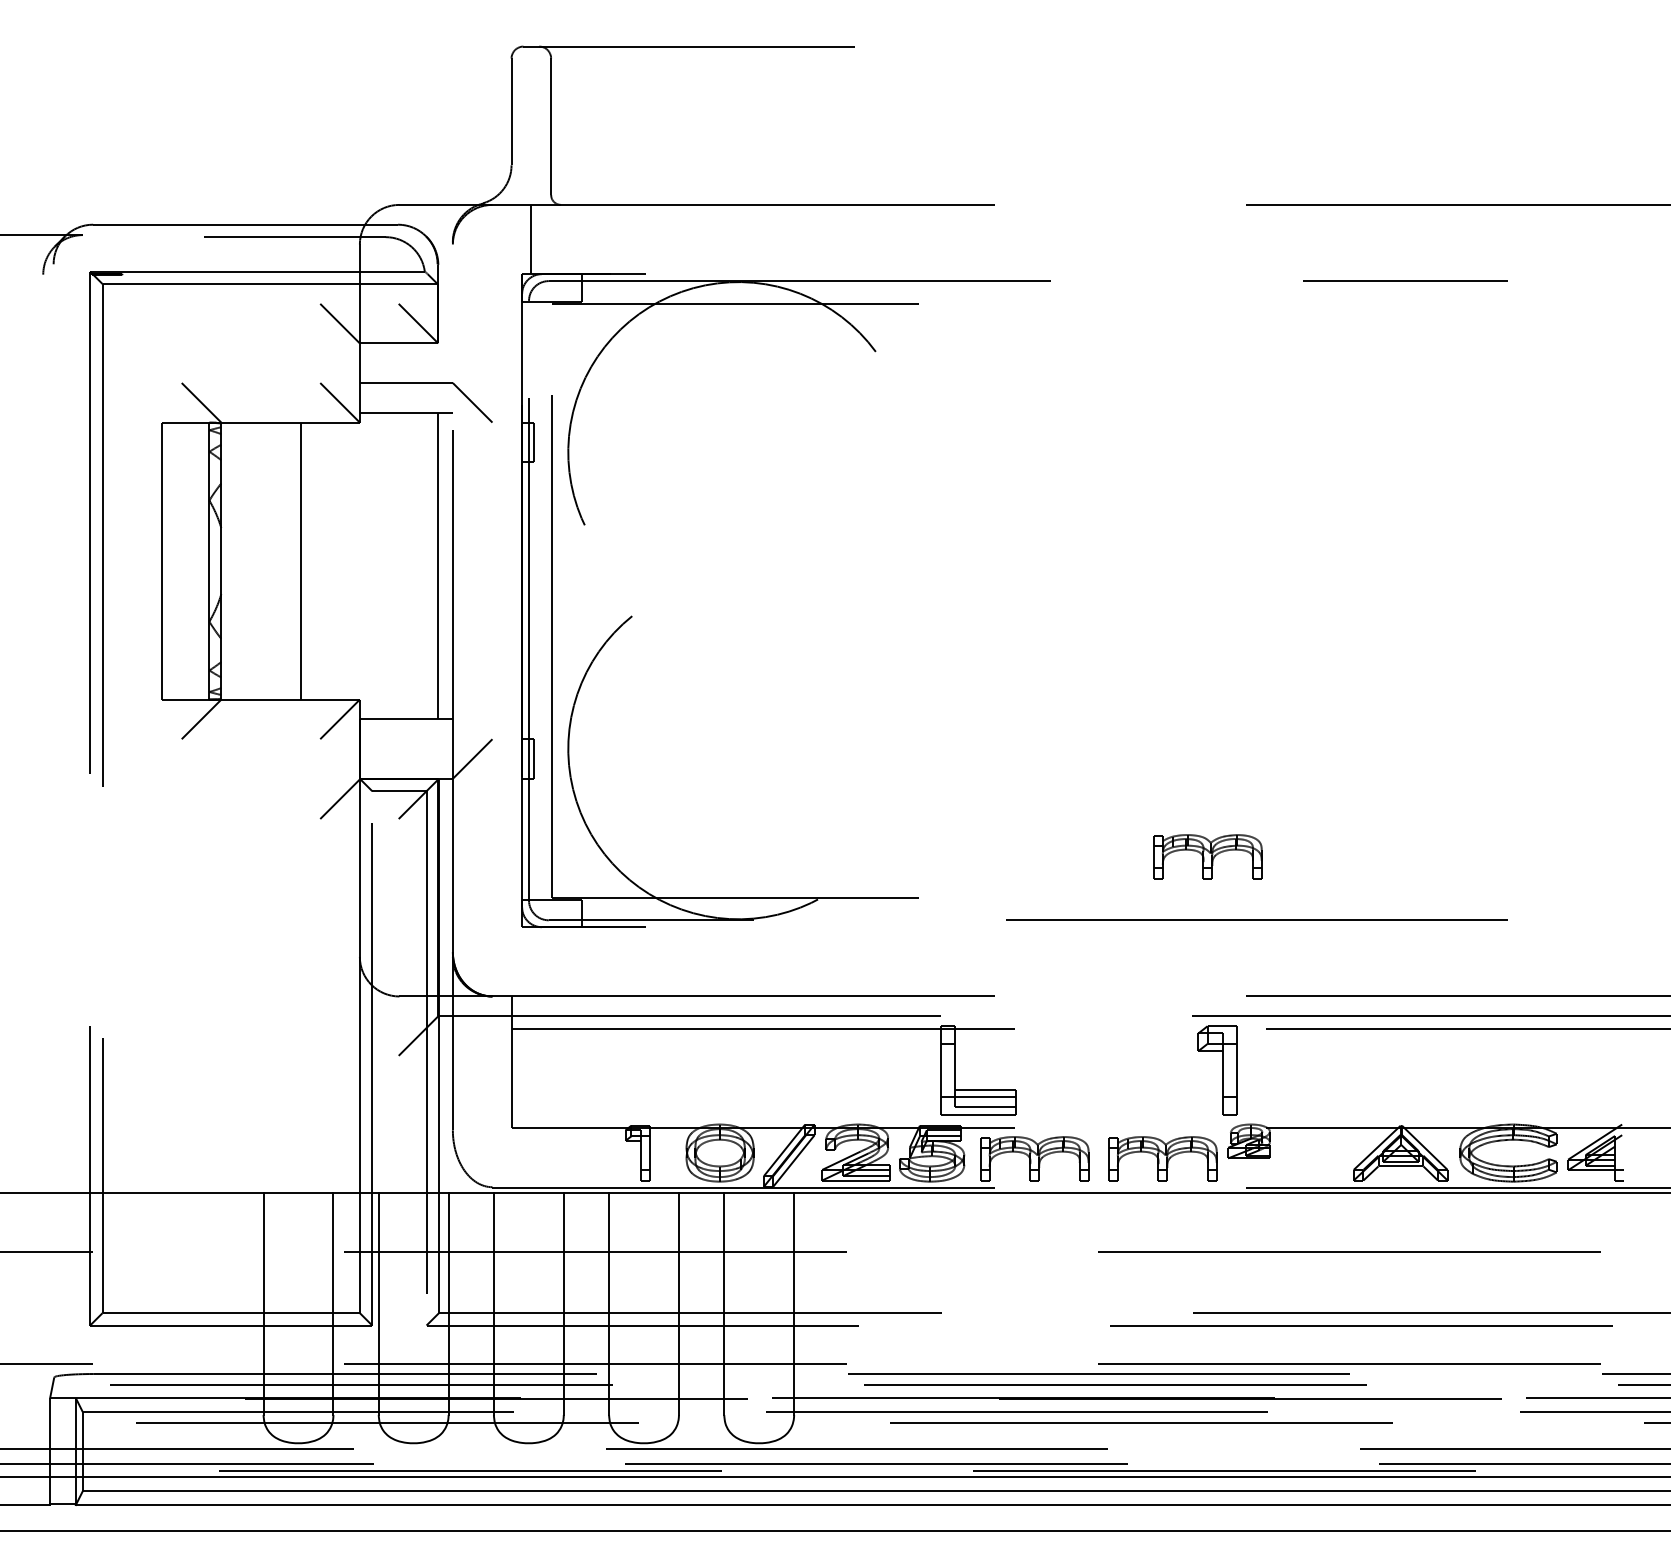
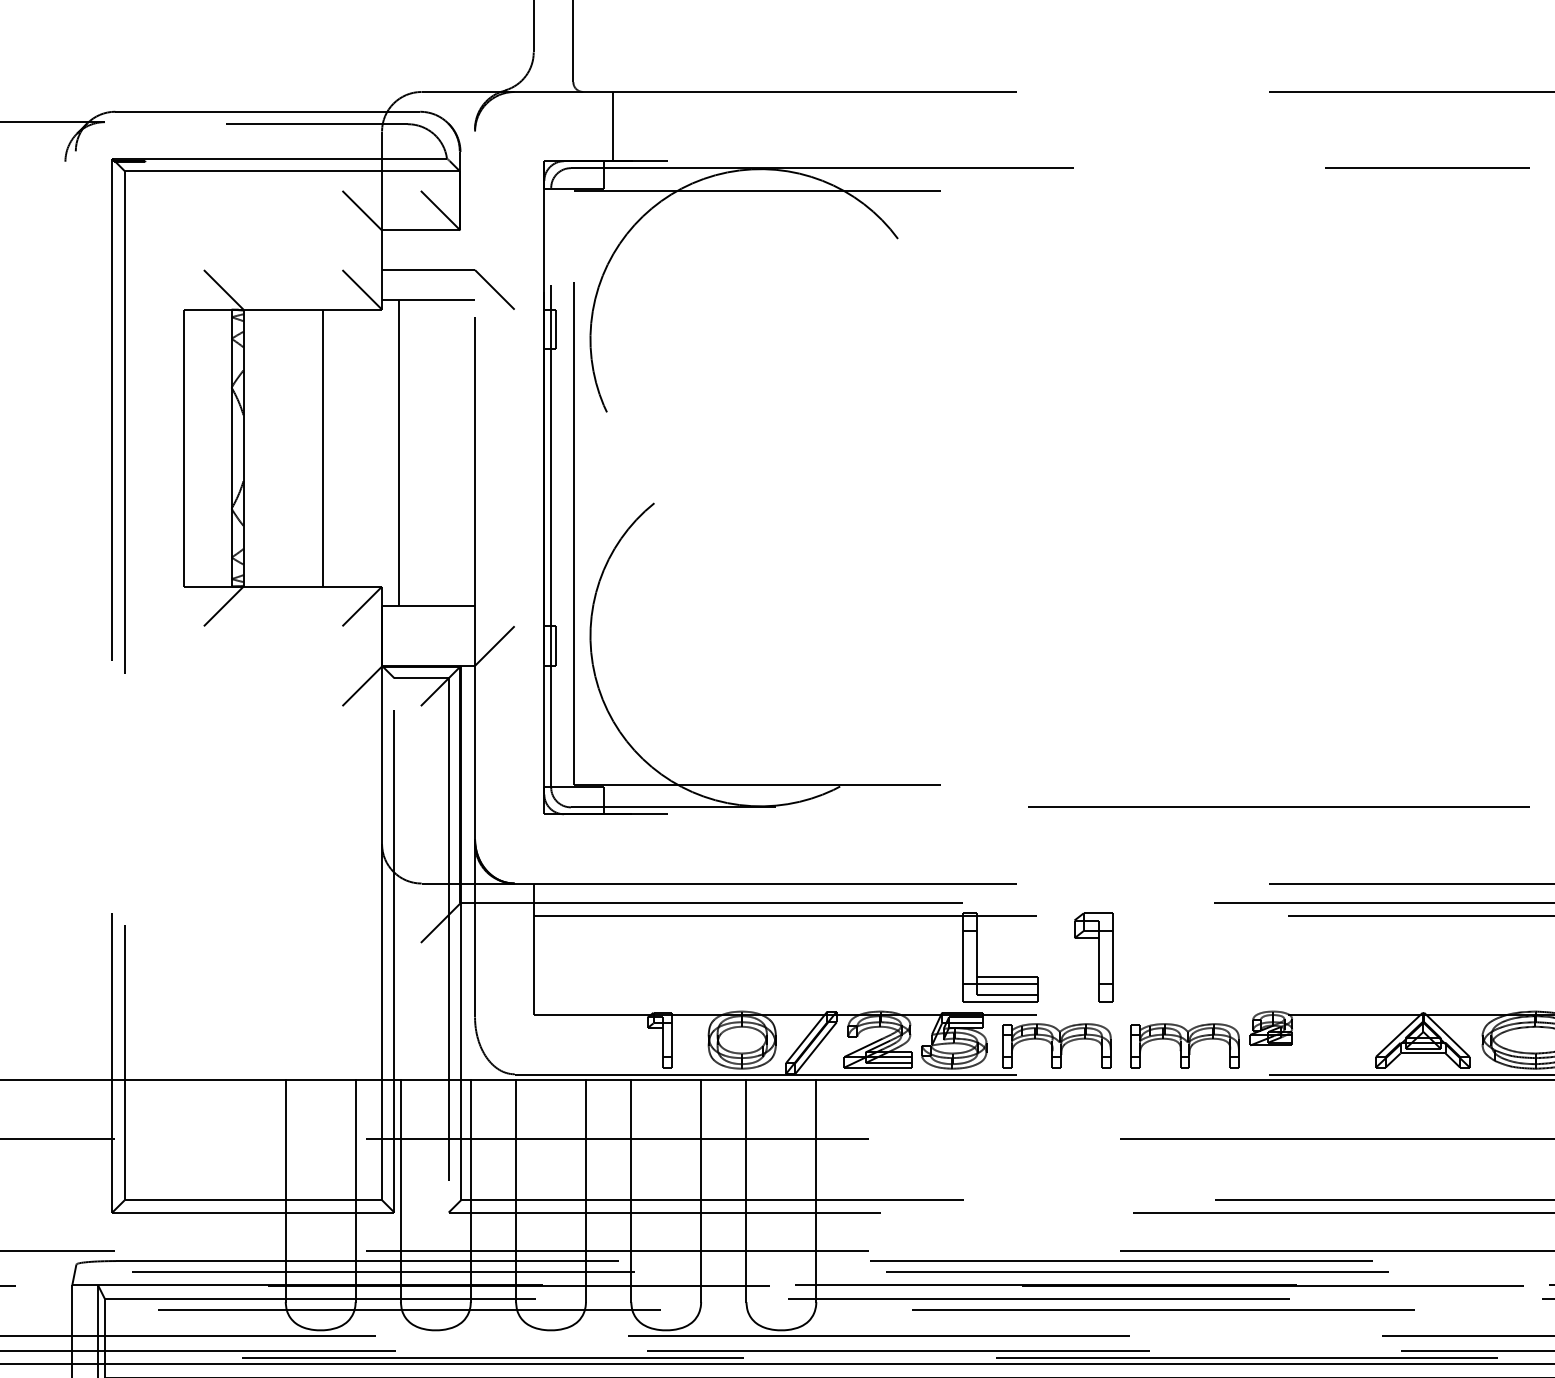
line: (530, 239) -> (612, 126), moved
line: (437, 565) -> (398, 452), moved
part: (1207, 856) -> (1229, 743), removed
part: (1217, 1070) -> (1093, 957), moved

